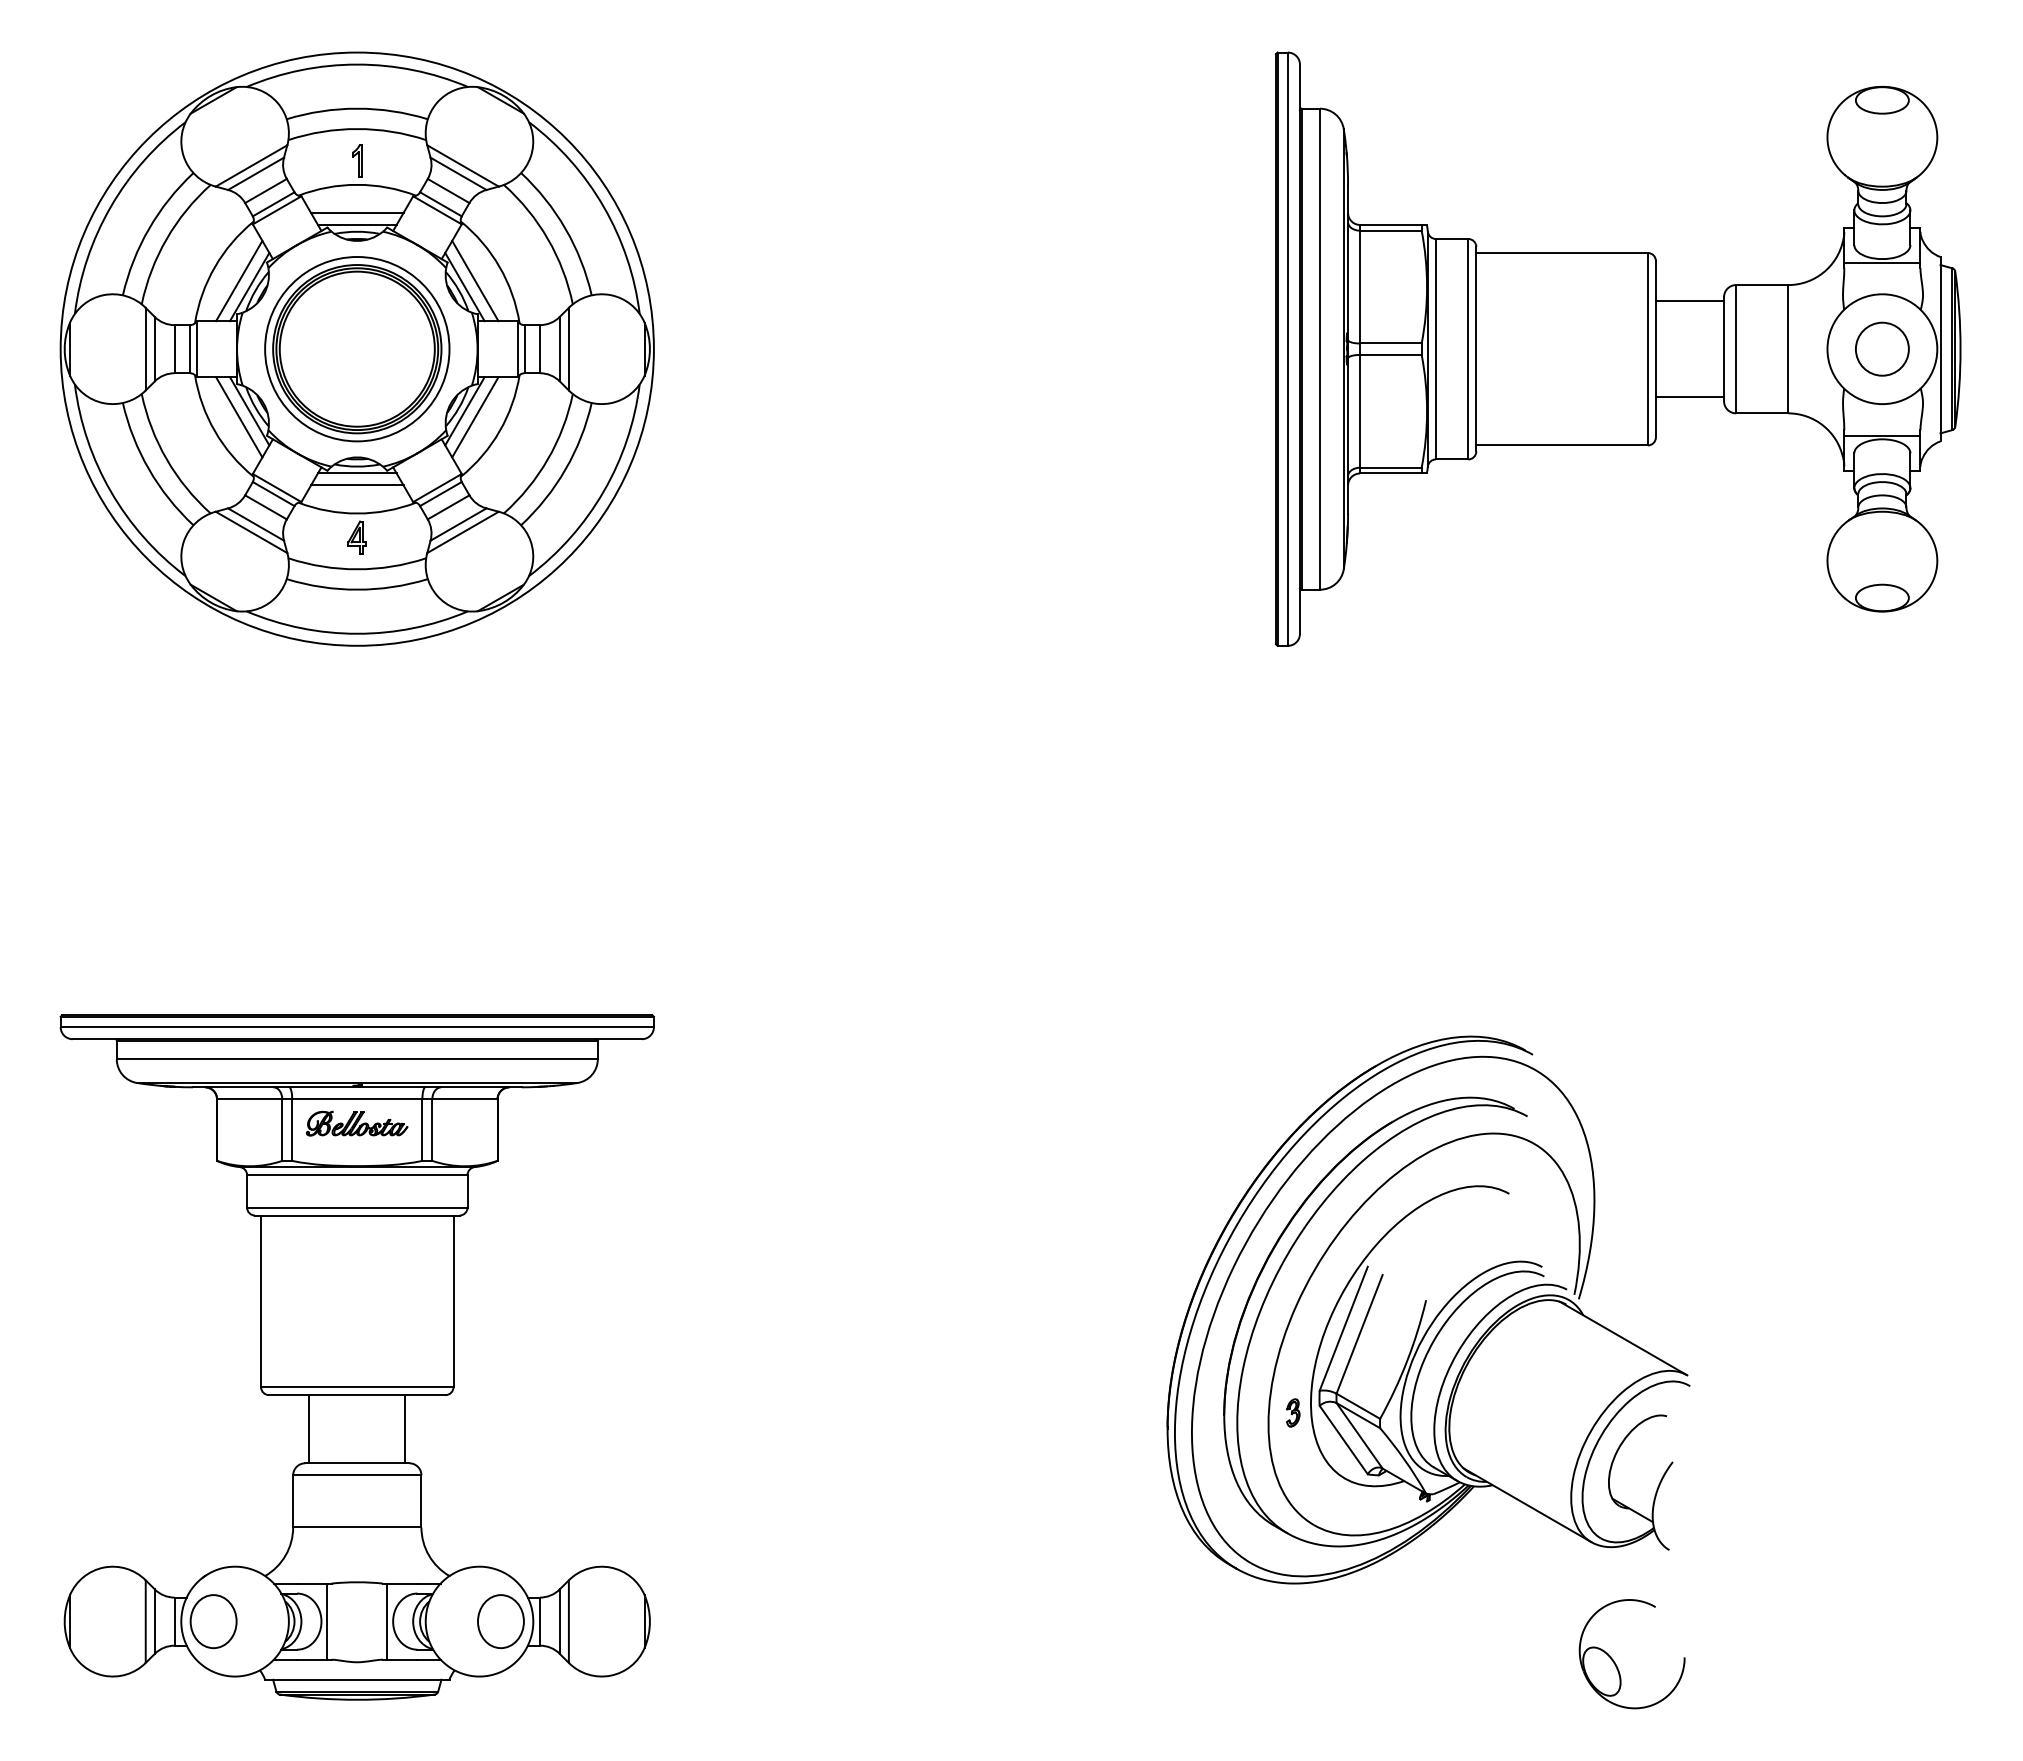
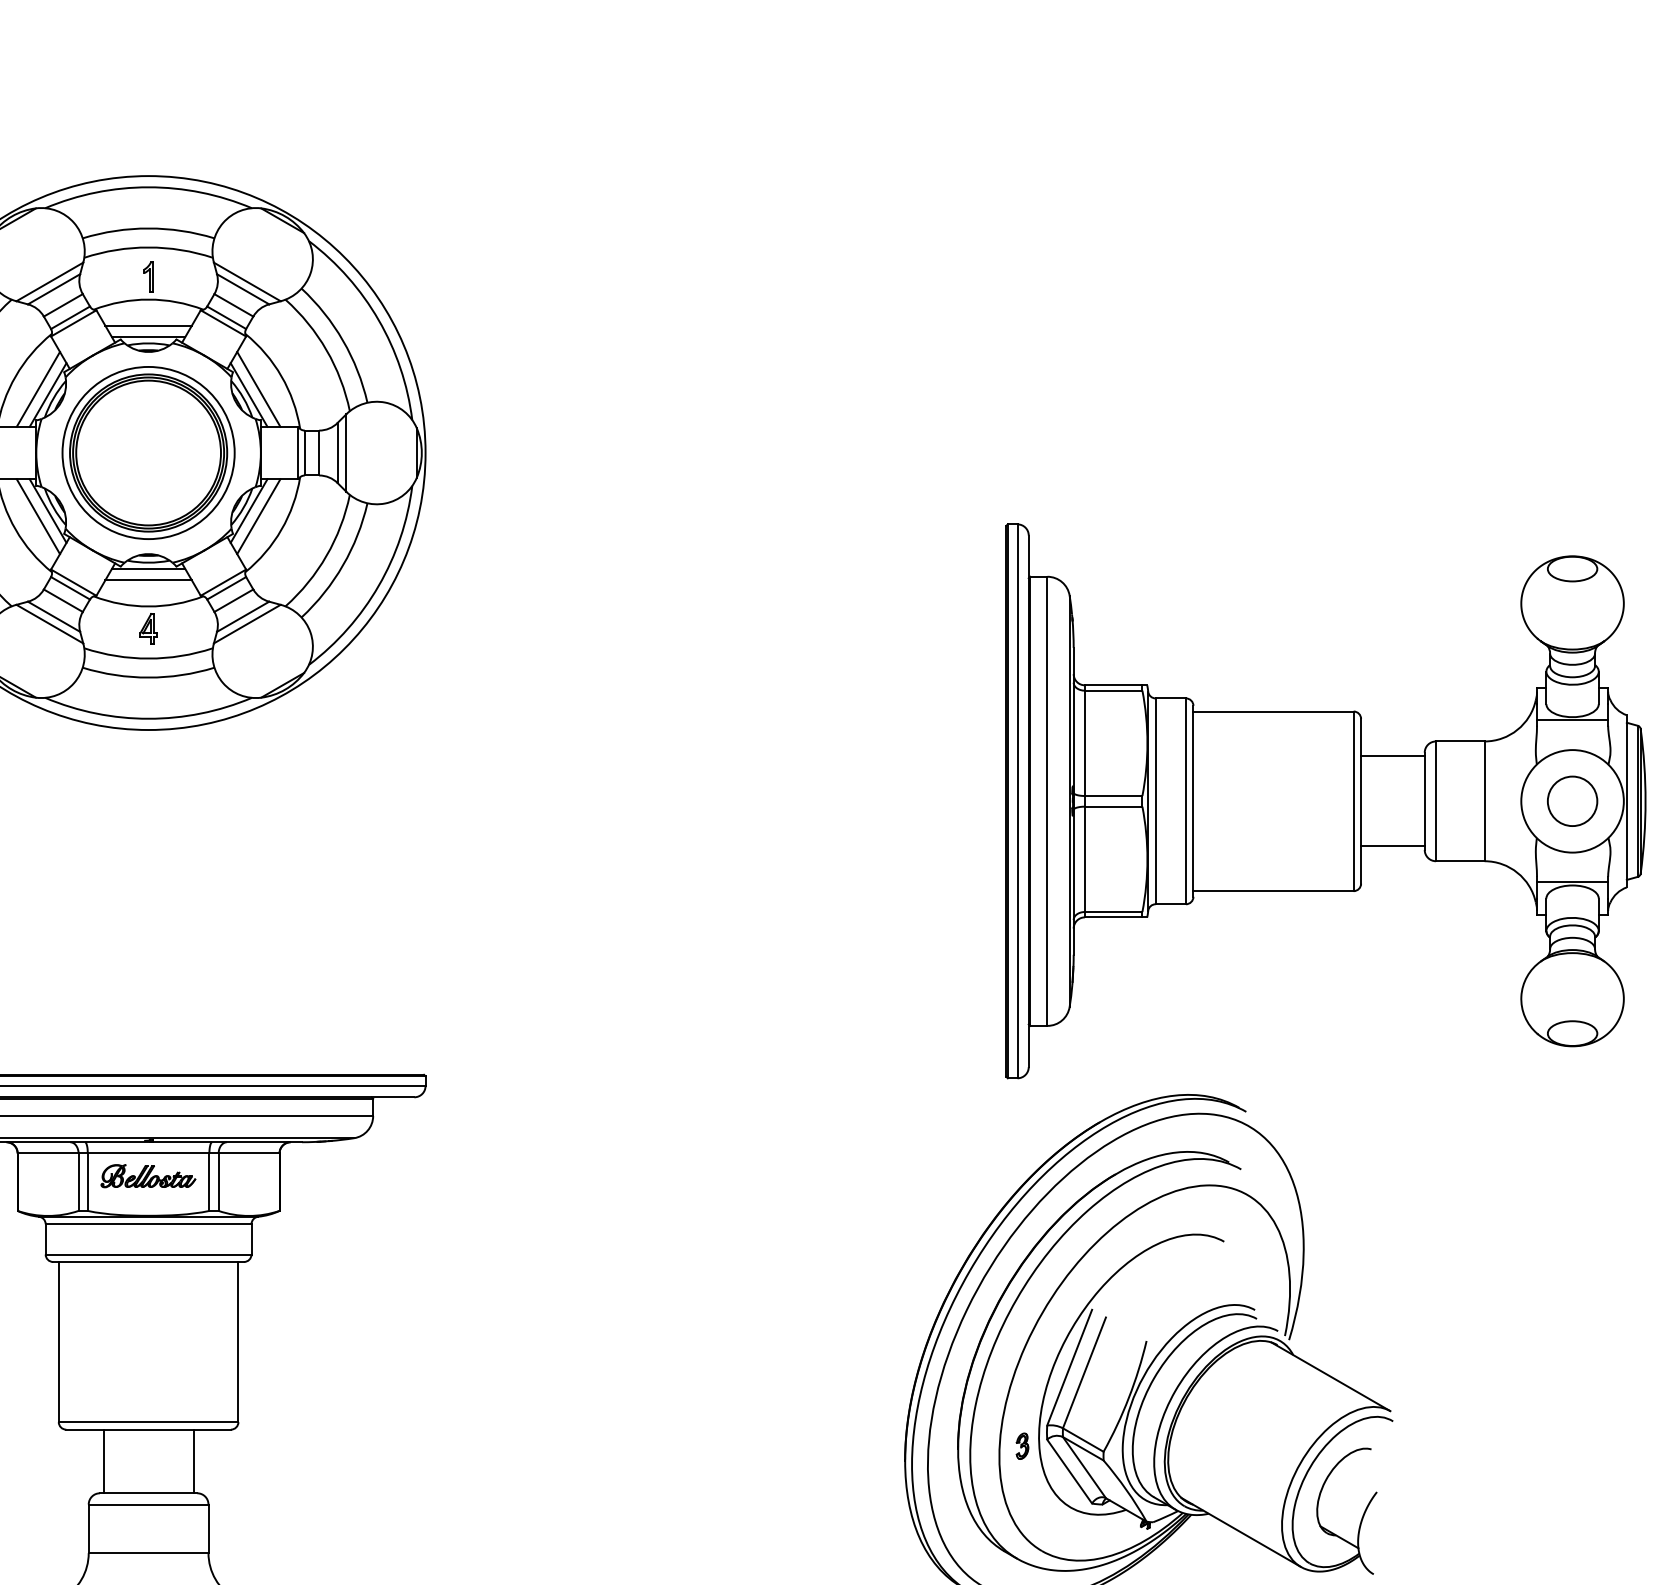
part: (1617, 348) -> (1325, 800), moved

